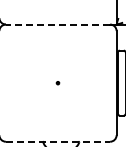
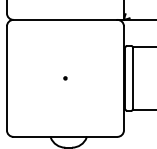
line: (57, 24) -> (64, 19), dashed -> solid
line: (58, 141) -> (65, 136), dashed -> solid

